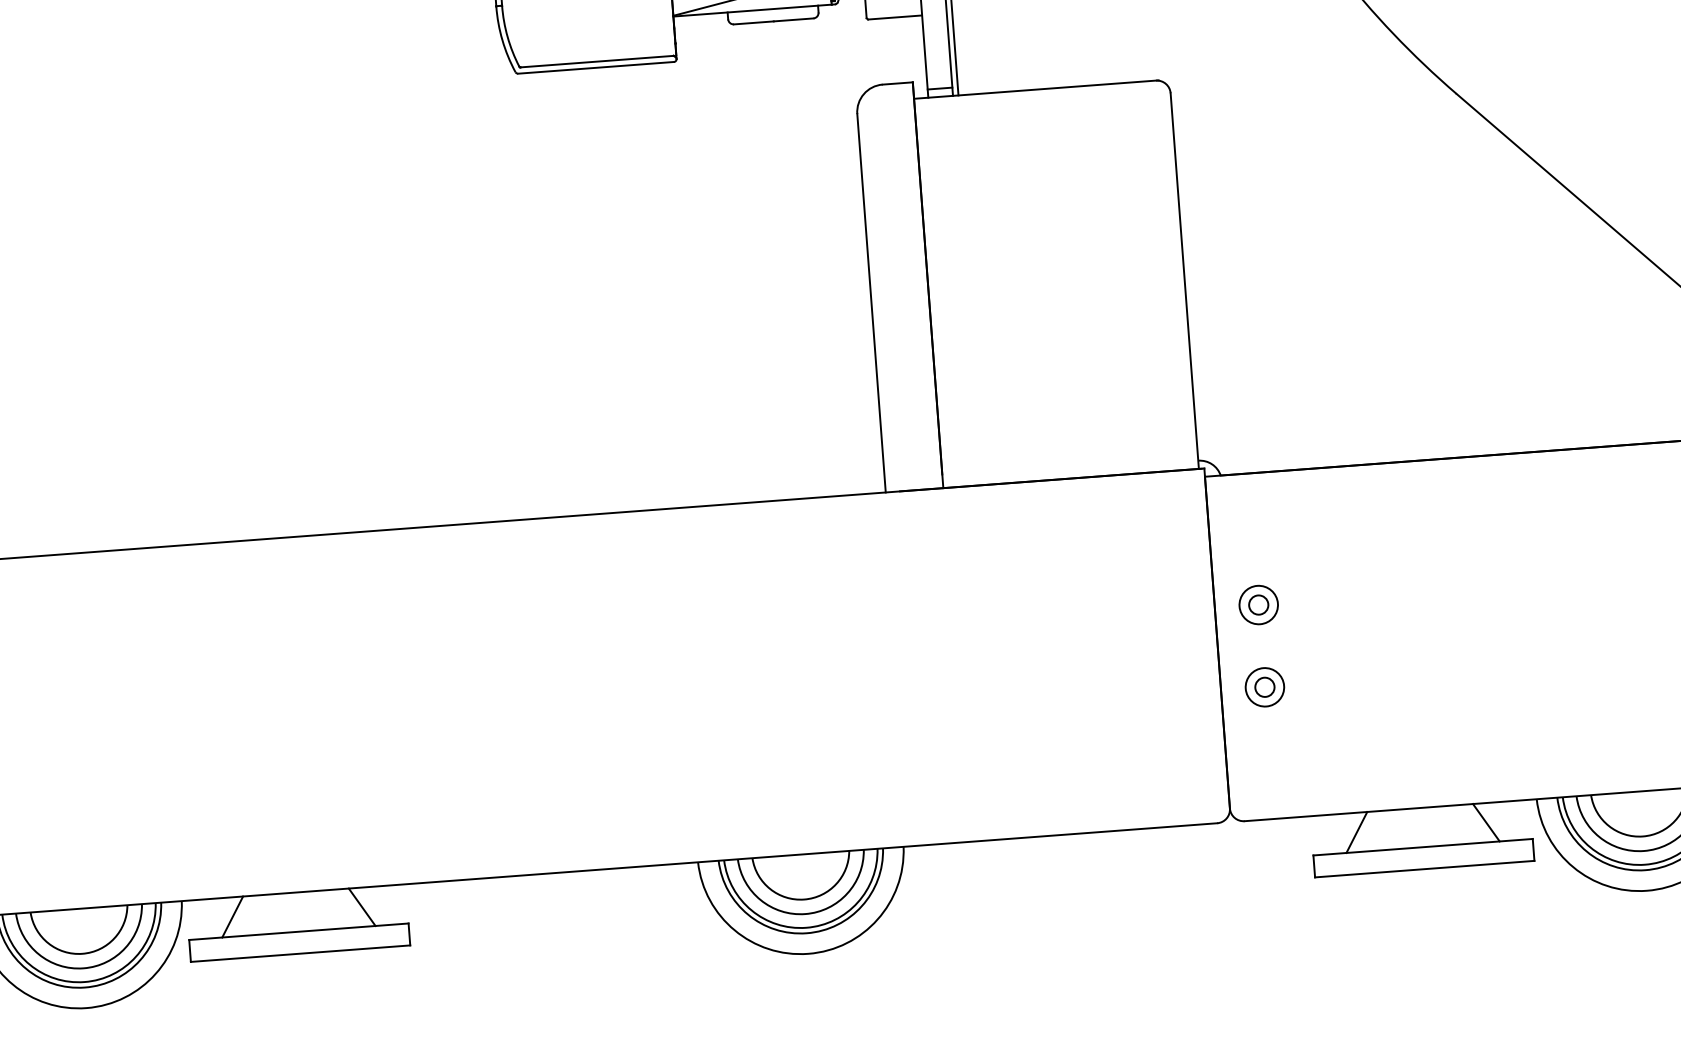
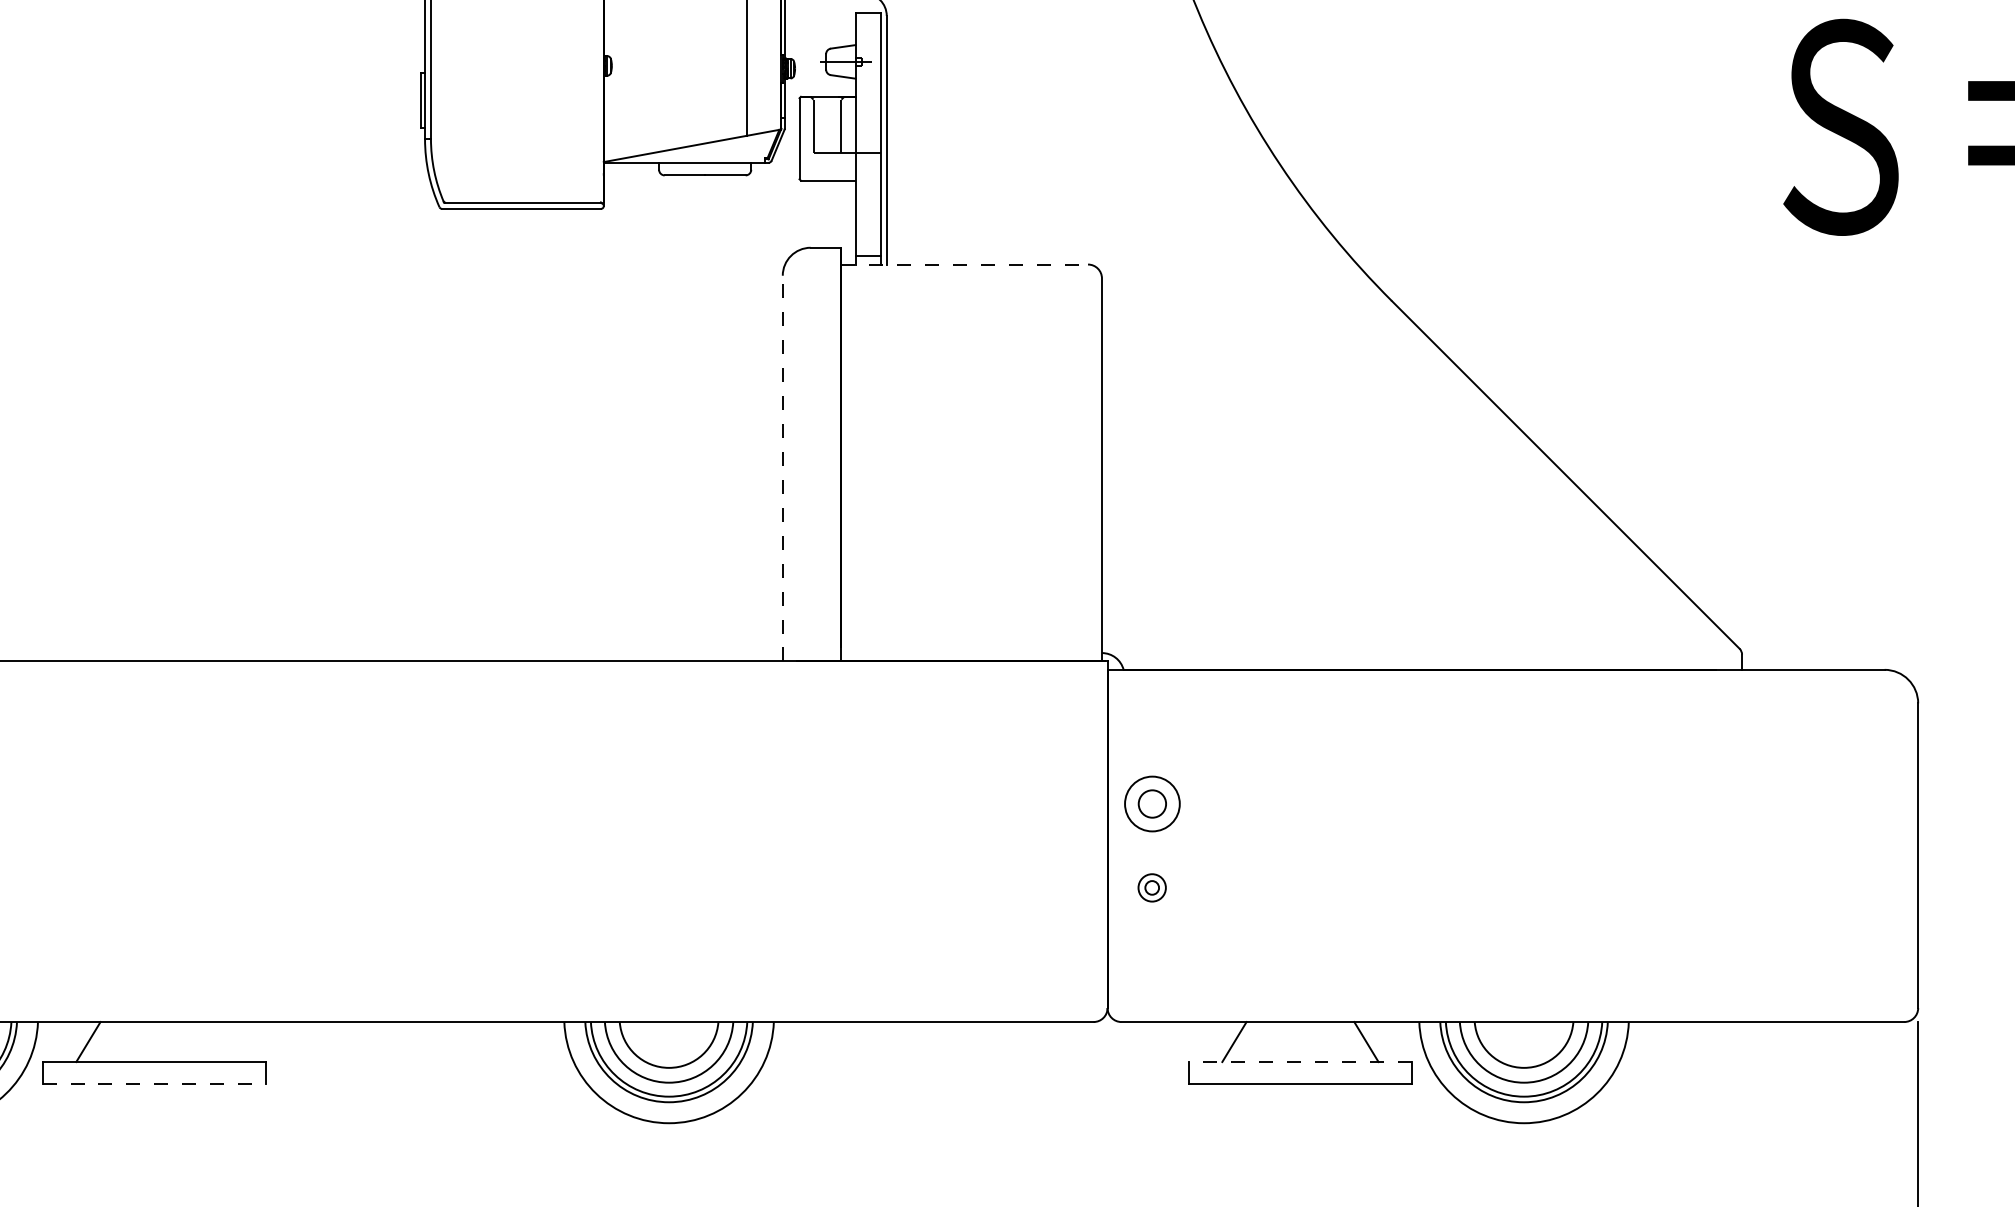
line: (1036, 89) -> (966, 264), solid -> dashed
line: (871, 303) -> (782, 468), solid -> dashed
part: (1257, 604) -> (1151, 803), size x1.4
part: (1264, 687) -> (1151, 887), size x0.7
line: (1423, 847) -> (1300, 1062), solid -> dashed
line: (362, 907) -> (220, 1042), removed
line: (300, 953) -> (154, 1084), solid -> dashed

